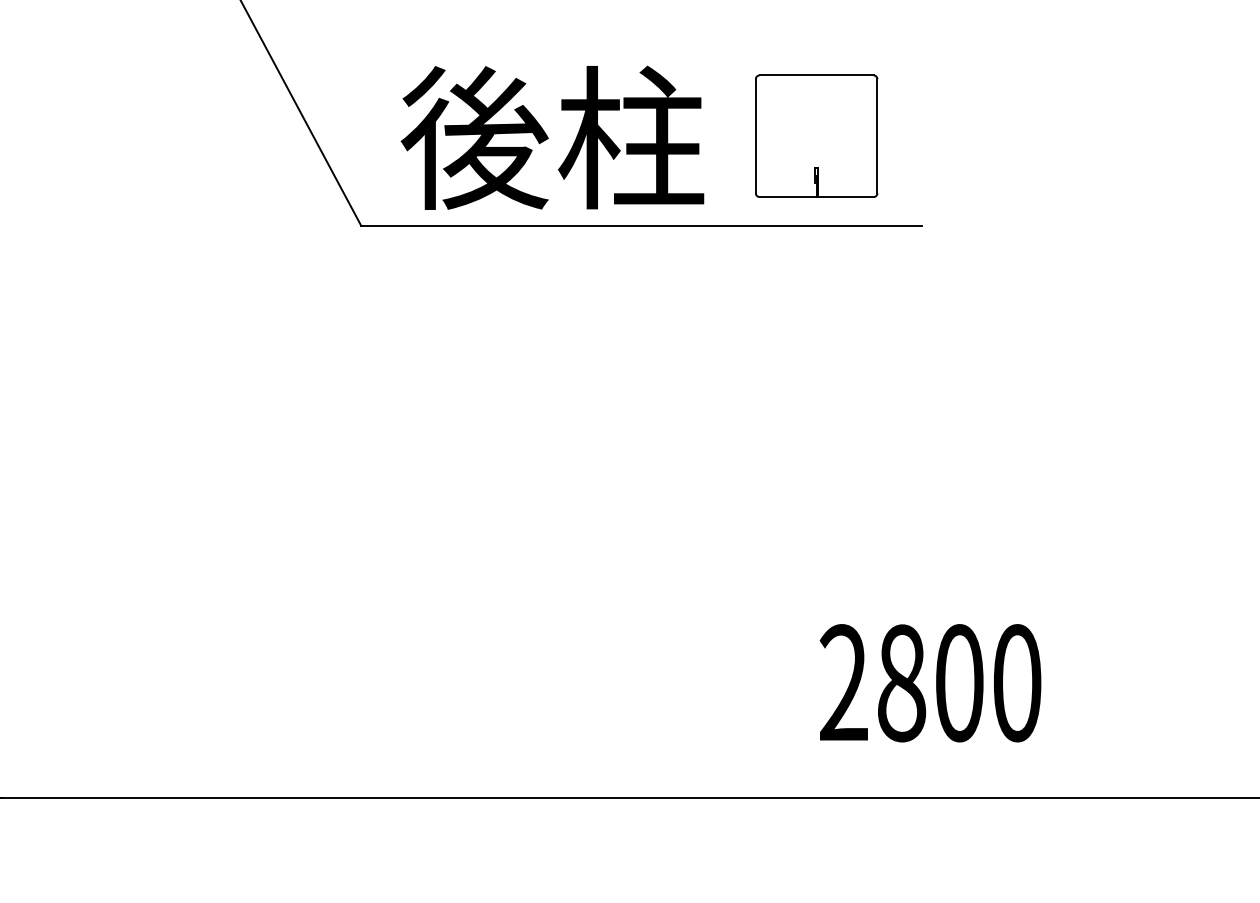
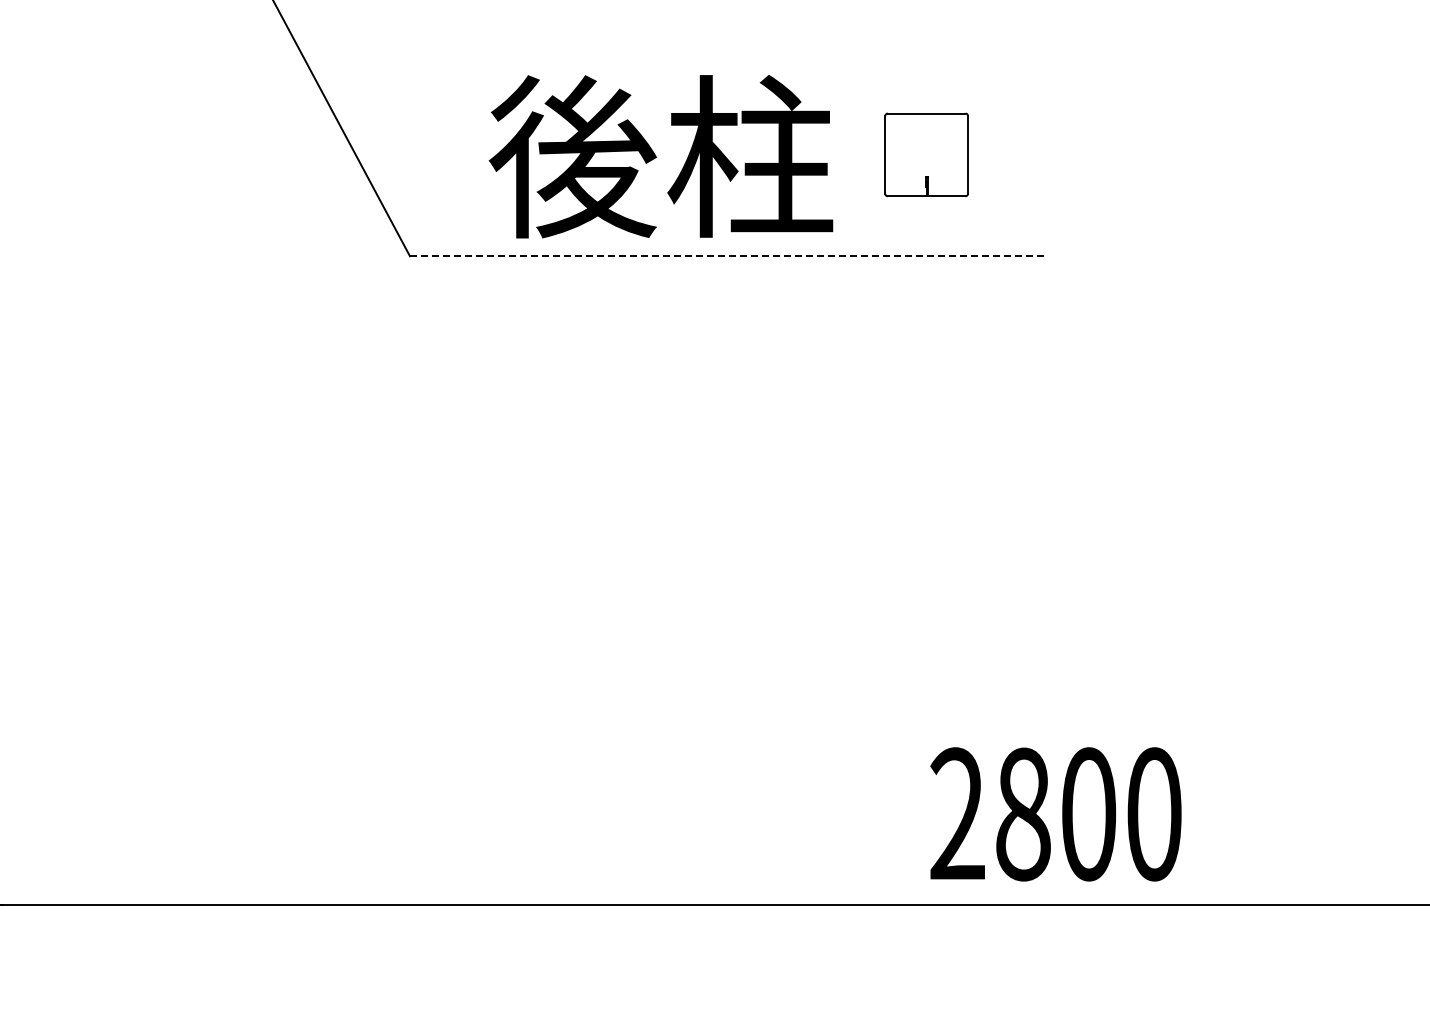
part: (816, 135) -> (926, 154), size x0.6
text: (551, 137) -> (660, 156), moved
line: (641, 225) -> (727, 256), solid -> dashed
text: (930, 683) -> (1055, 814), moved

